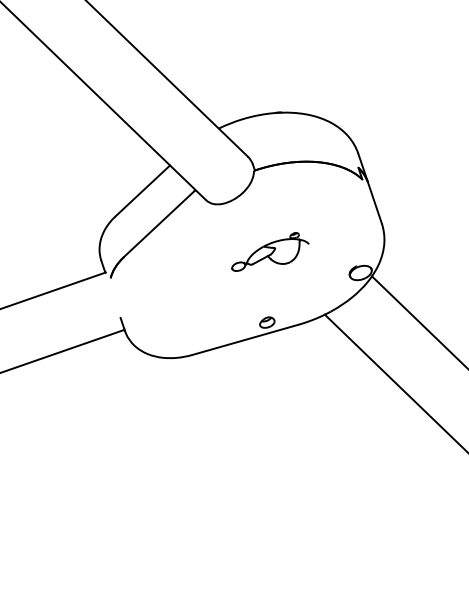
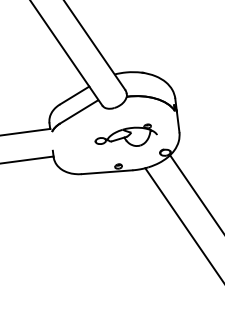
part: (267, 251) -> (125, 134), size x1.67

